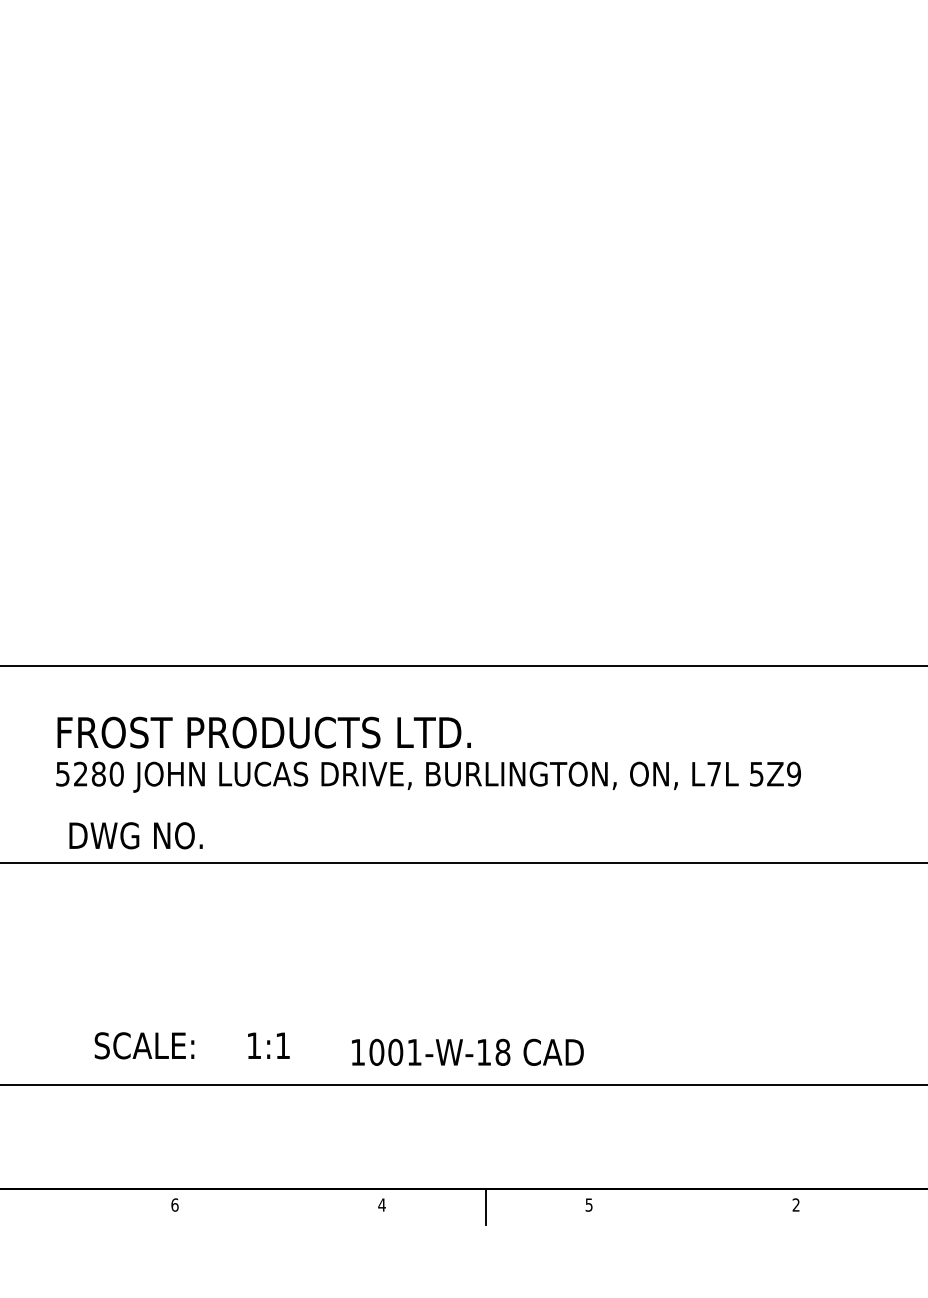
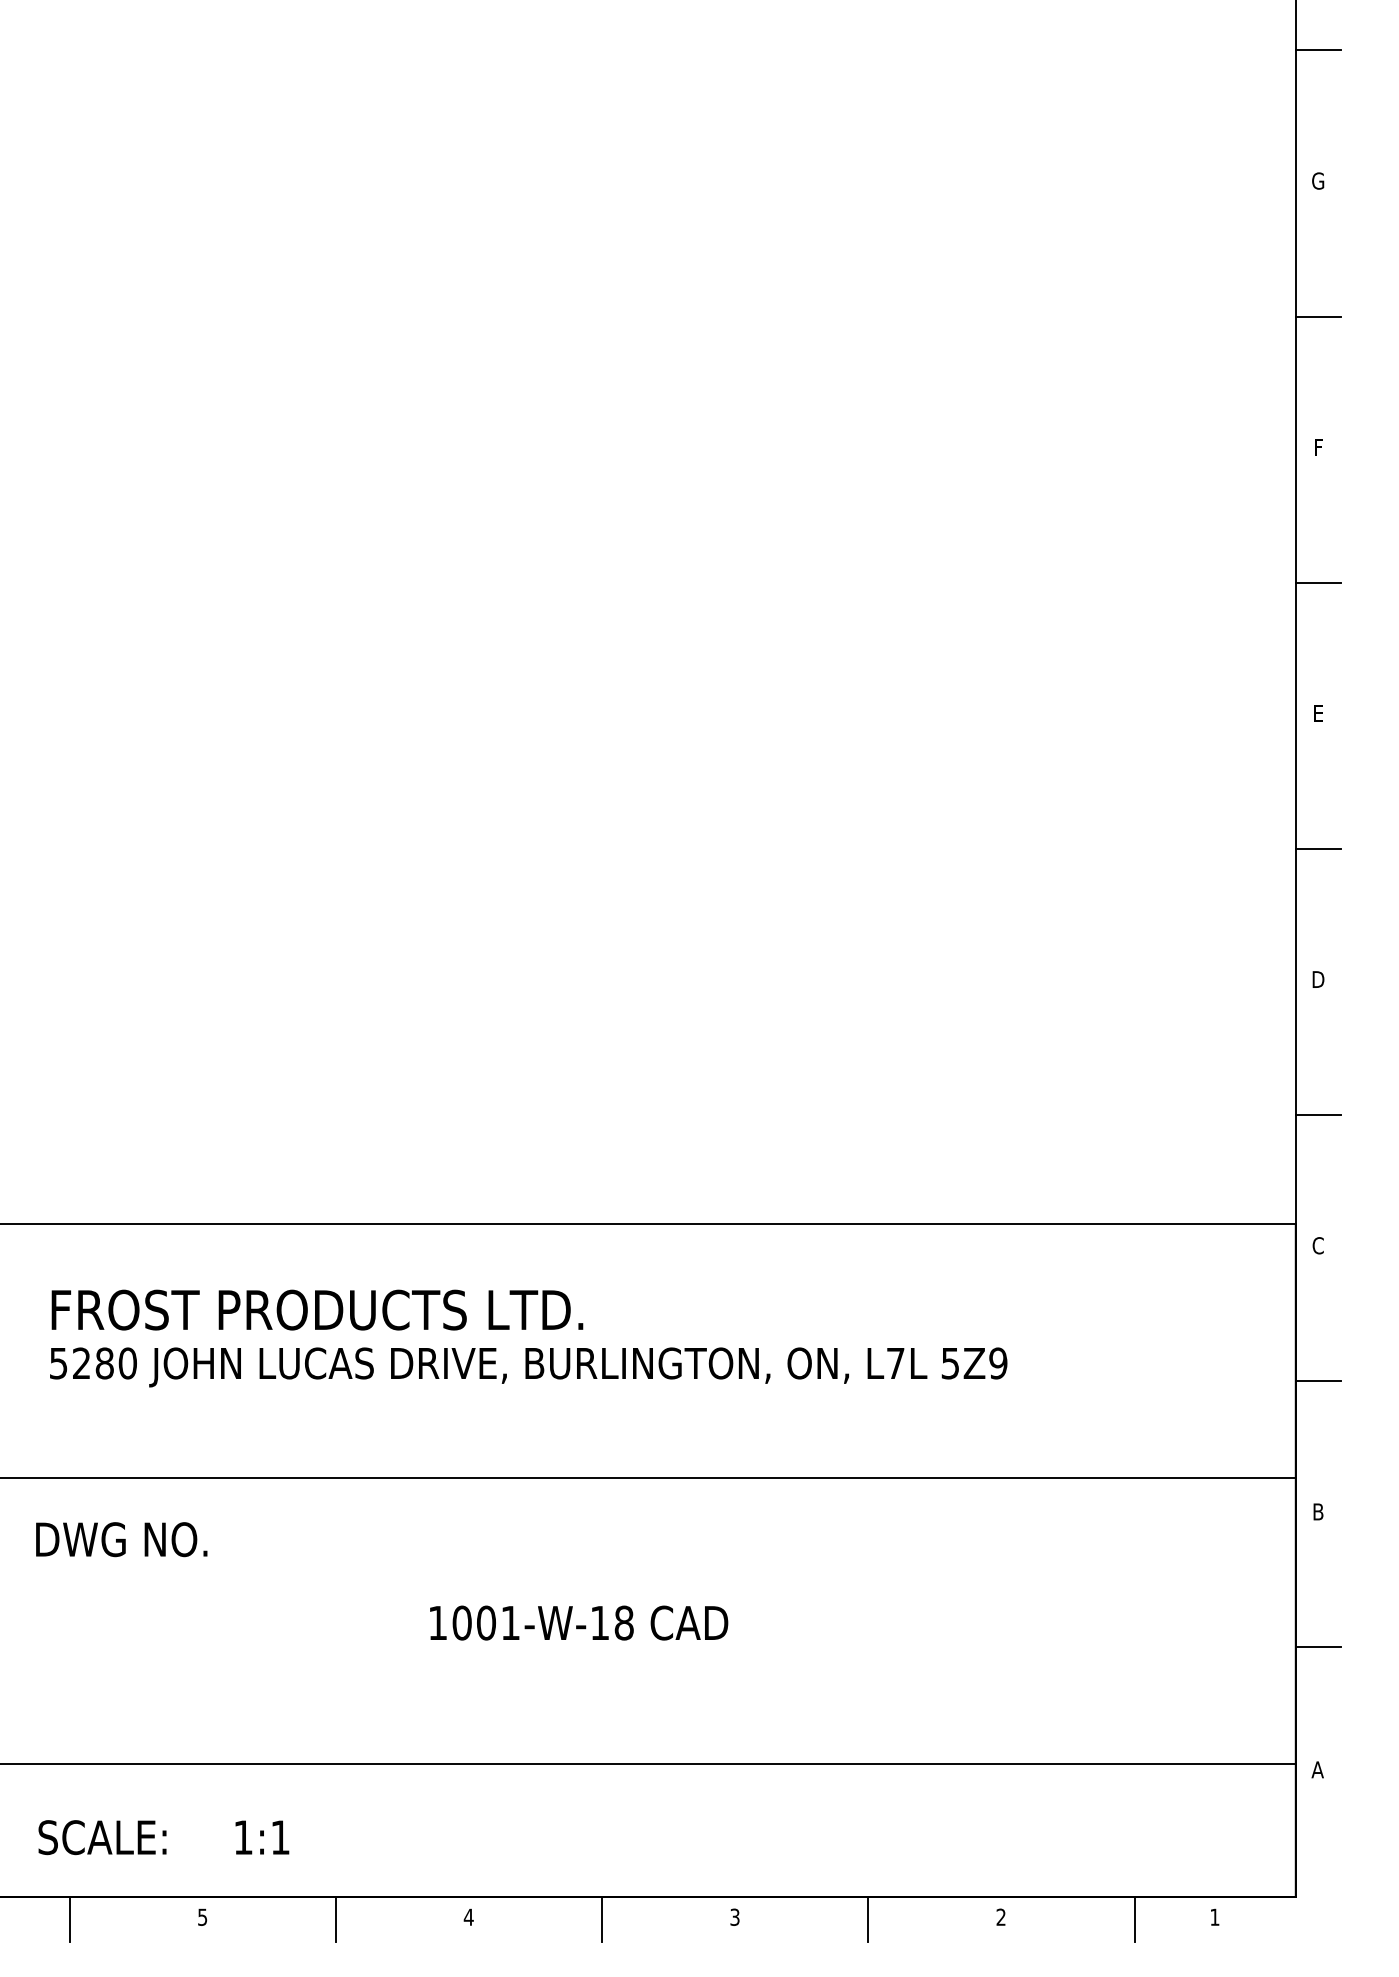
text: (135, 835) -> (121, 1539), moved
text: (191, 1045) -> (163, 1837), moved
text: (468, 1051) -> (579, 1622), moved
text: (174, 1204) -> (202, 1916), 6 -> 5
text: (588, 1204) -> (734, 1916), 5 -> 3
line: (71, 1206) -> (69, 1919), added
line: (278, 1206) -> (335, 1919), added
line: (692, 1206) -> (868, 1919), added
line: (899, 1206) -> (1134, 1919), added

